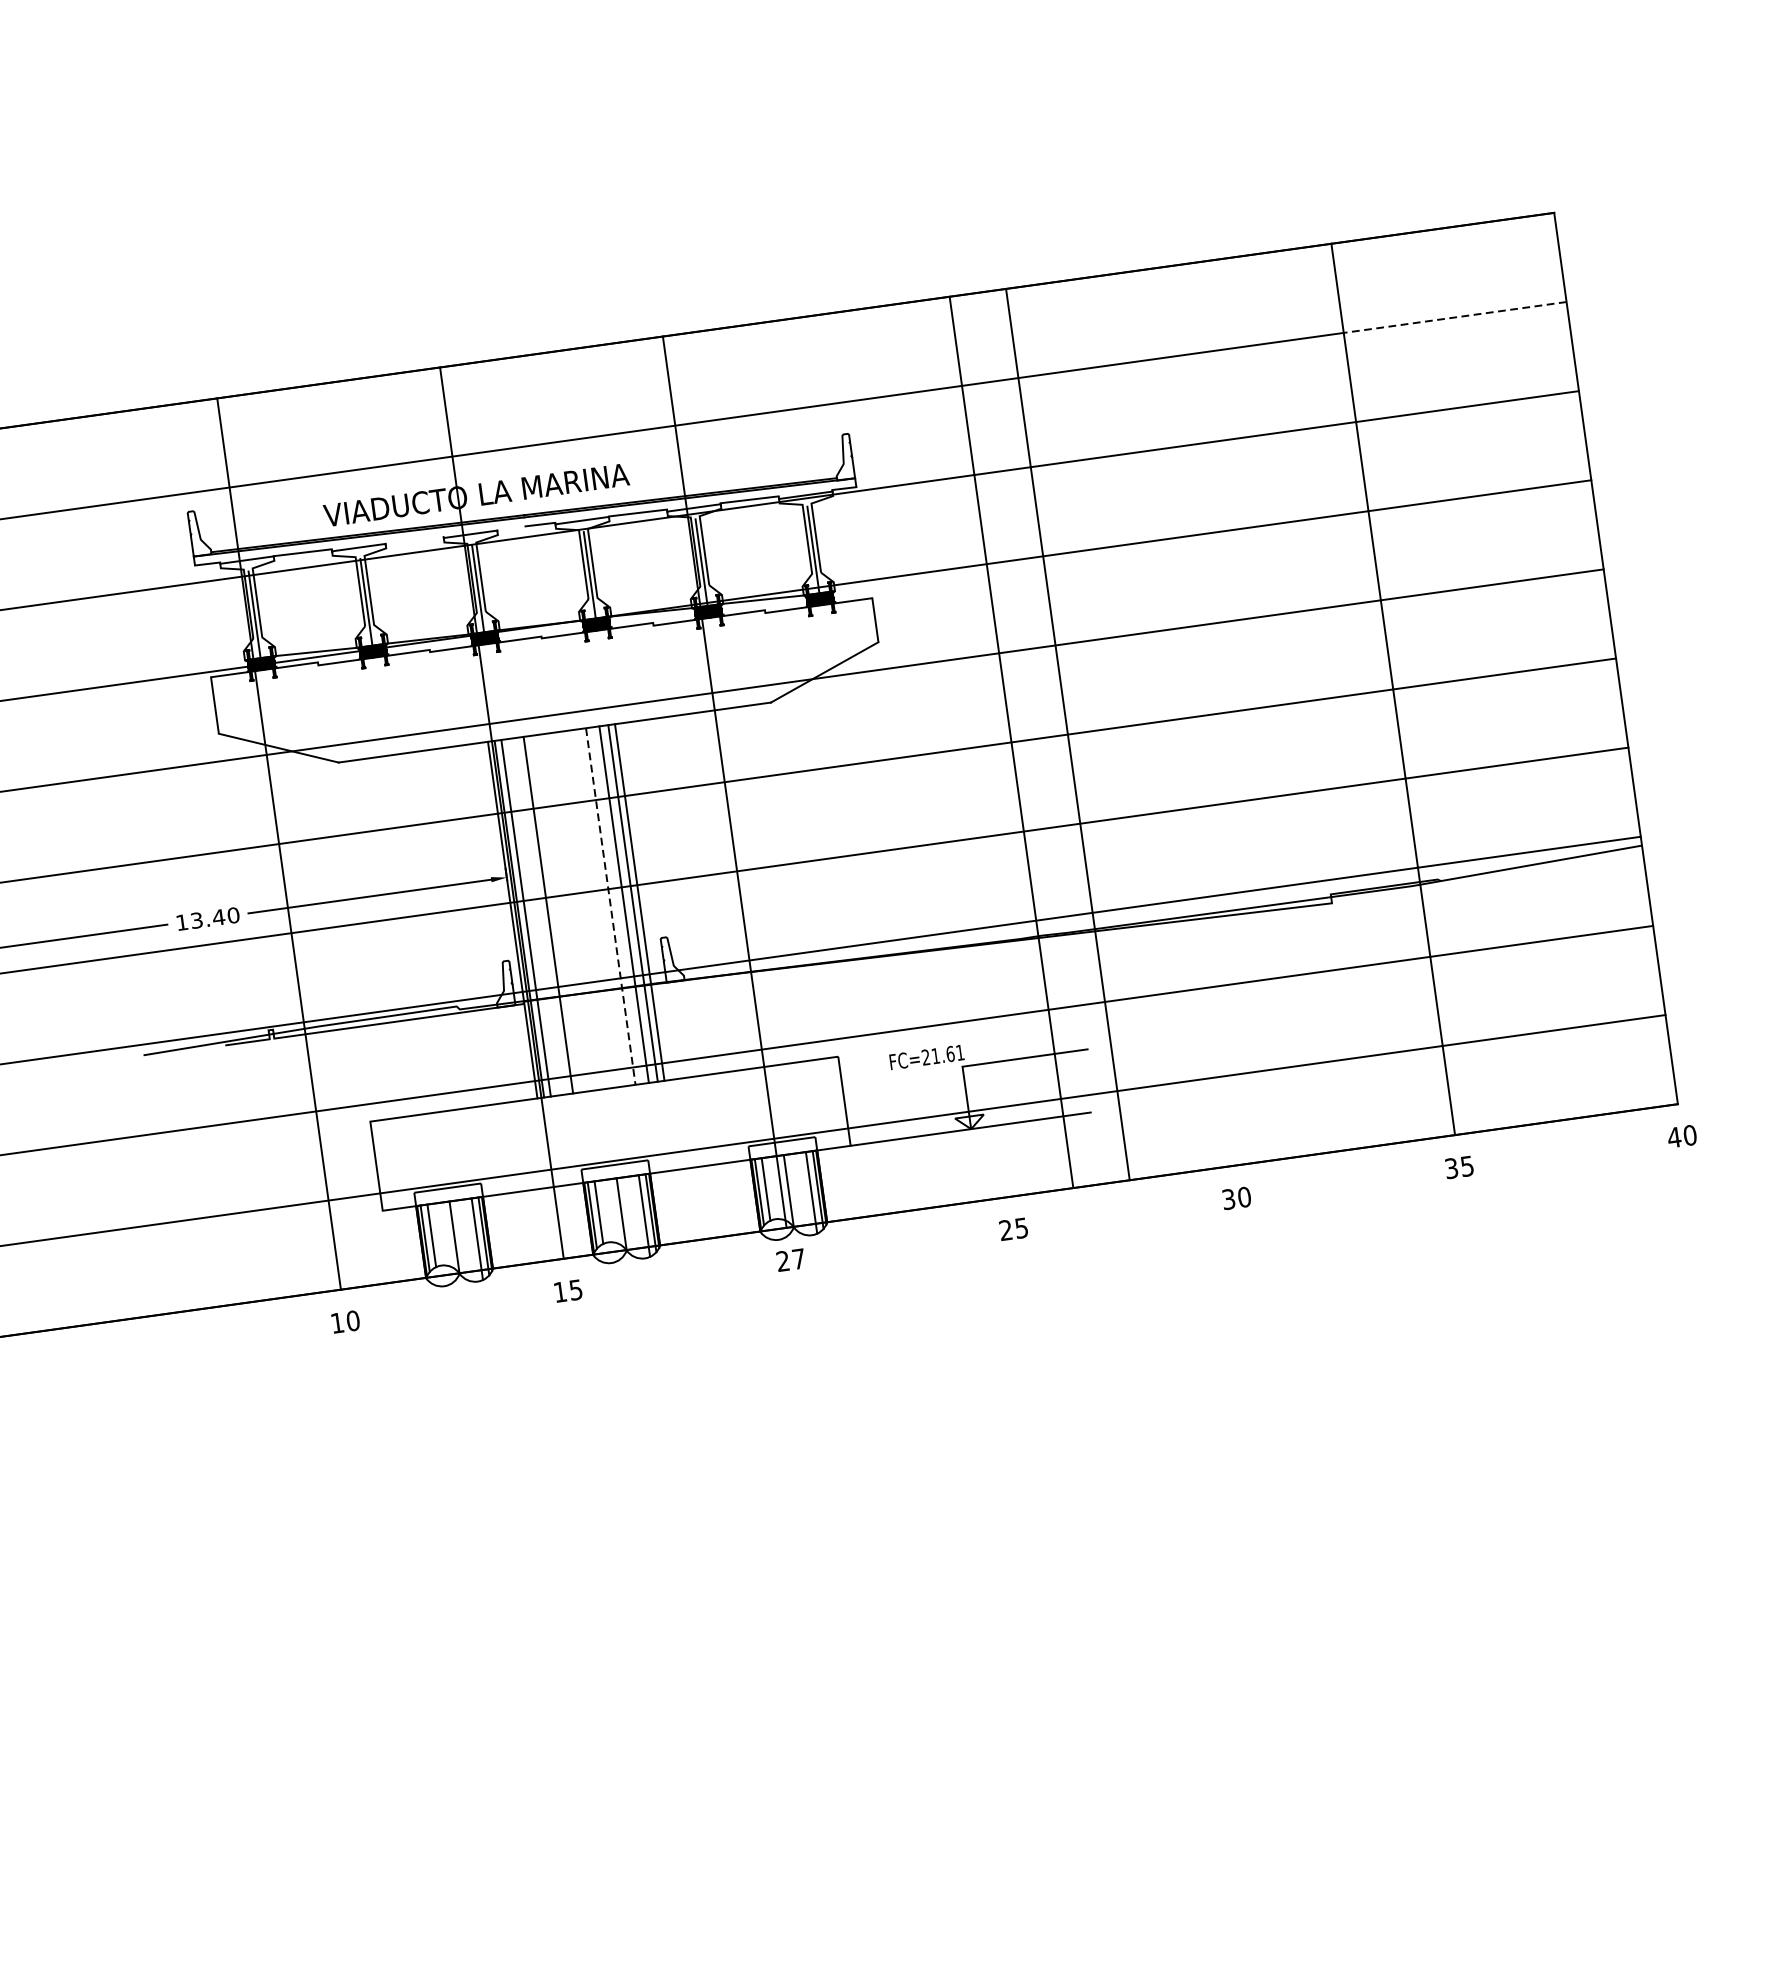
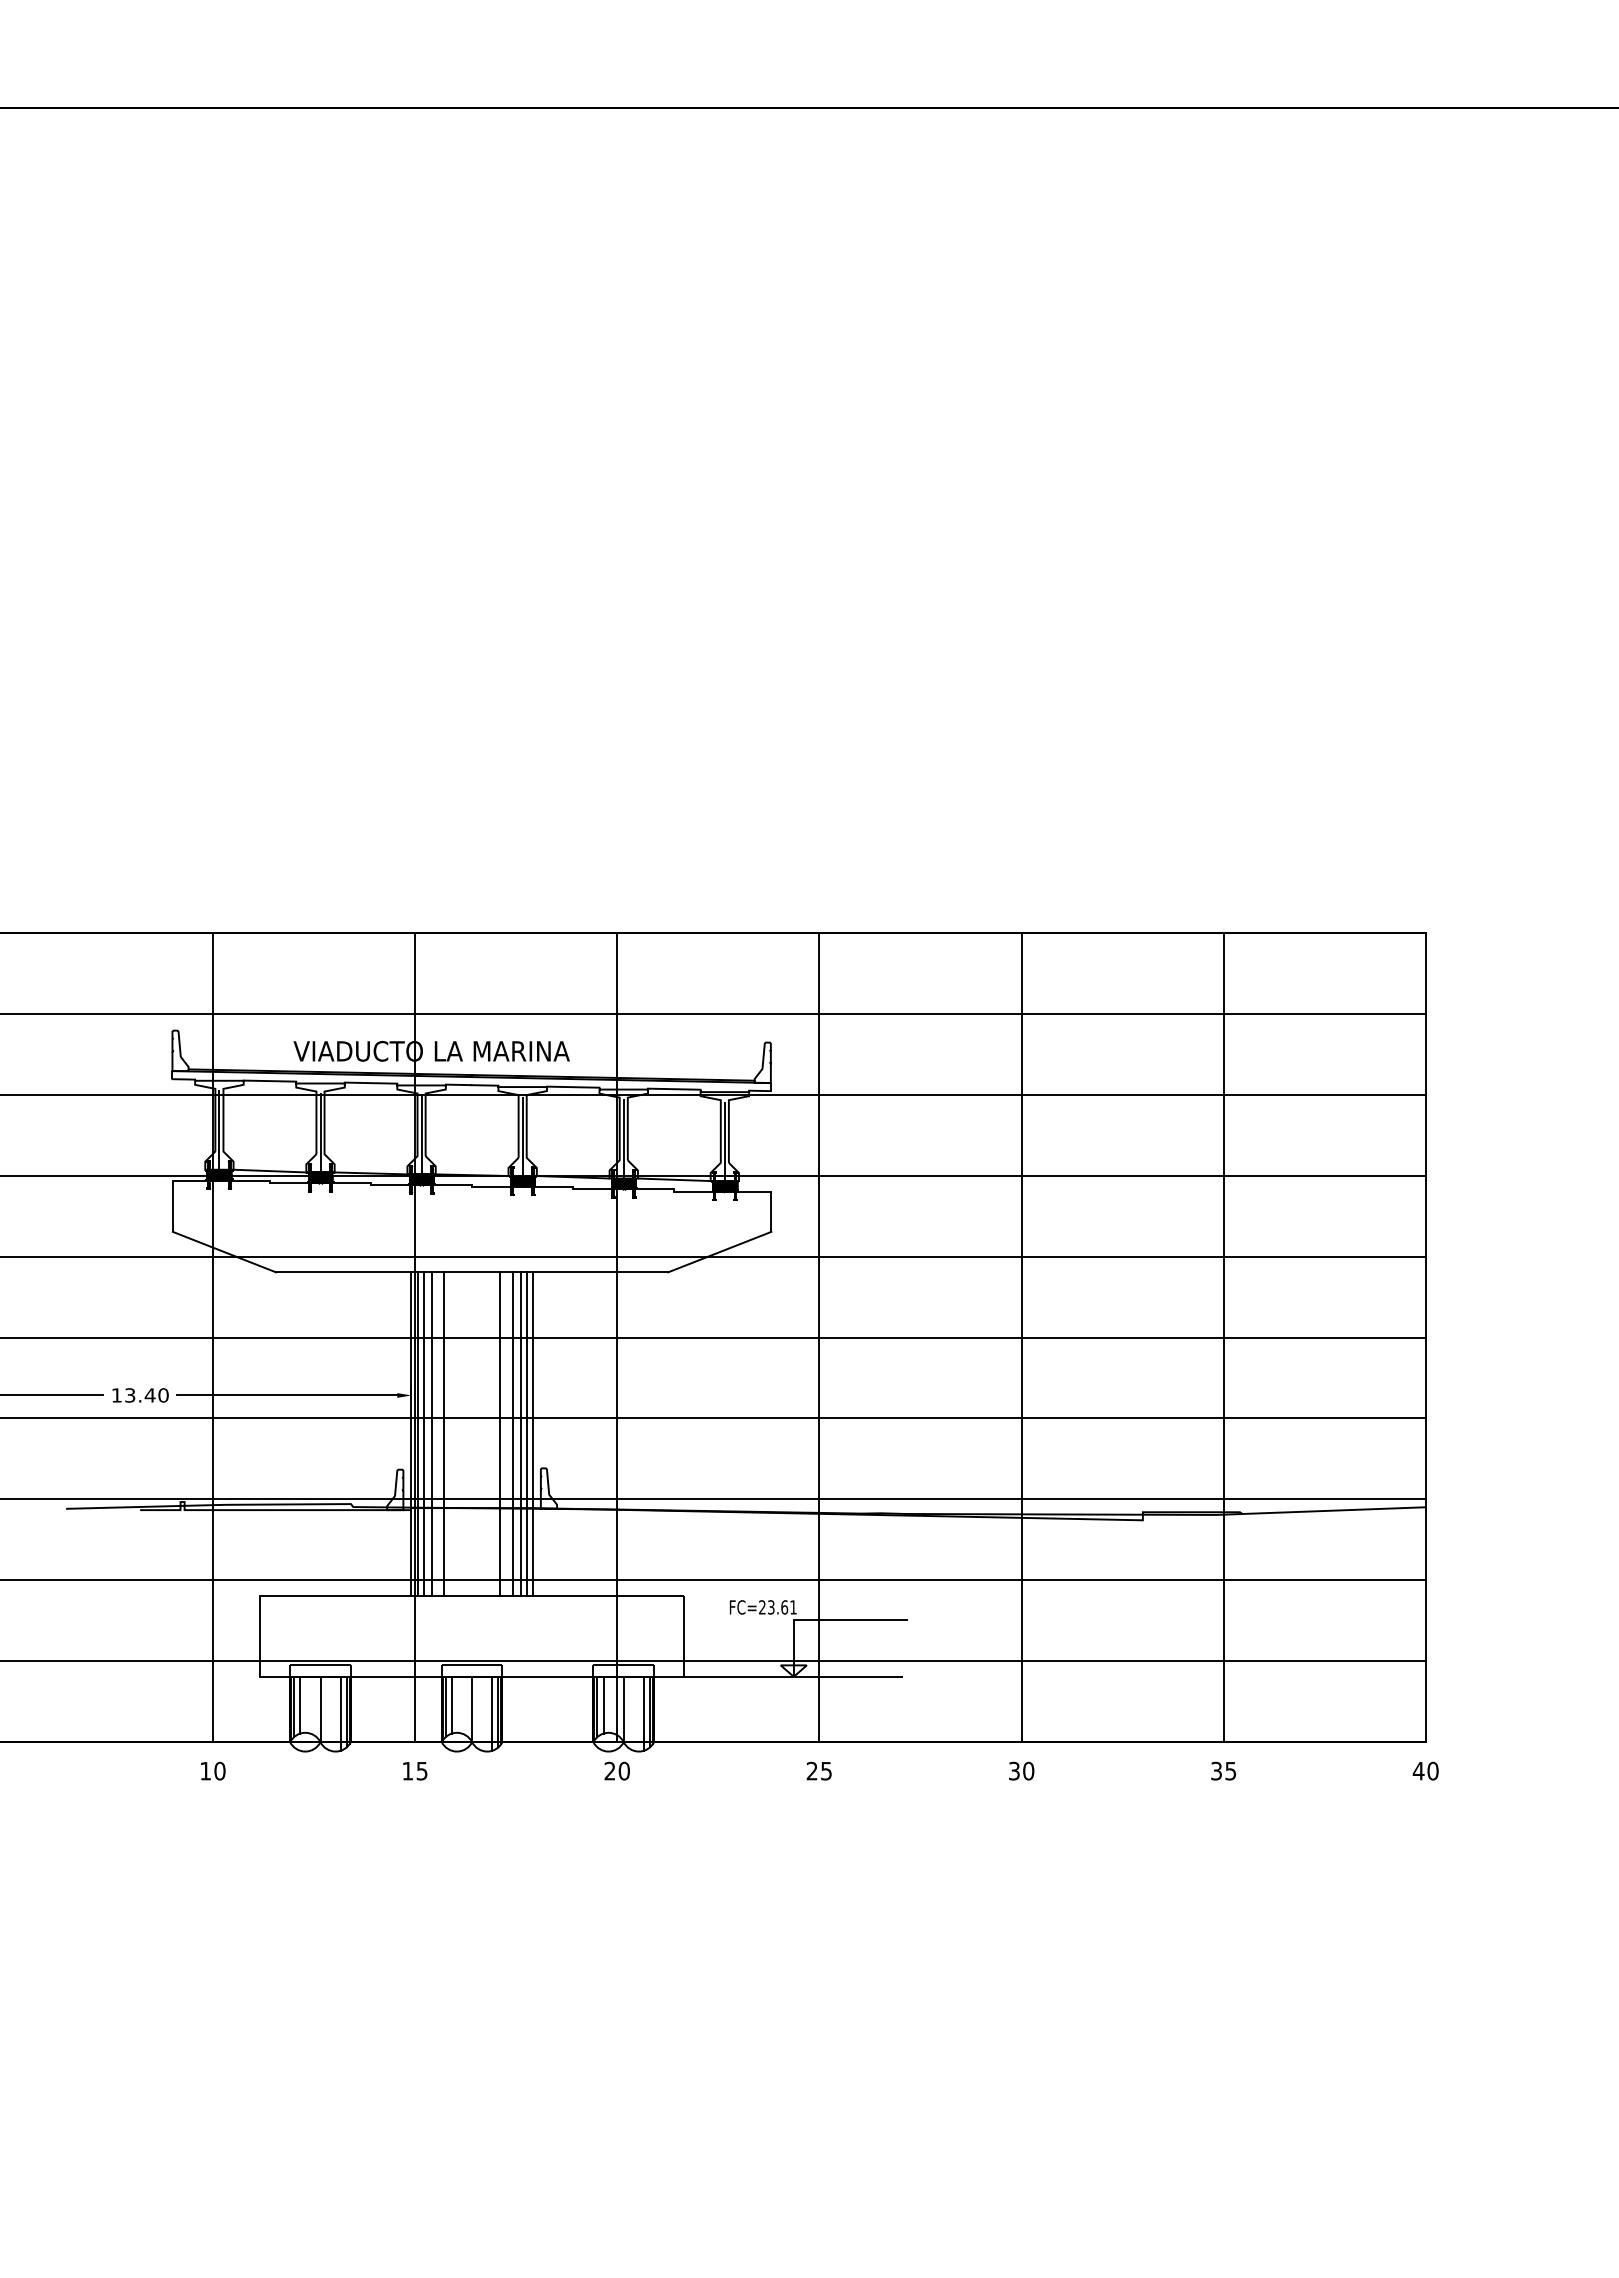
line: (1454, 318) -> (1324, 1014), dashed -> solid
line: (511, 527) -> (458, 1084), added
line: (413, 538) -> (370, 1082), added
line: (1067, 734) -> (1021, 1337), moved
line: (1011, 742) -> (819, 1337), moved
line: (646, 900) -> (532, 1433), added
line: (610, 906) -> (500, 1434), dashed -> solid
line: (534, 916) -> (431, 1433), added
text: (936, 1056) -> (771, 1607), FC=21.61 -> FC=23.61
text: (797, 1258) -> (623, 1770), 27 -> 20

